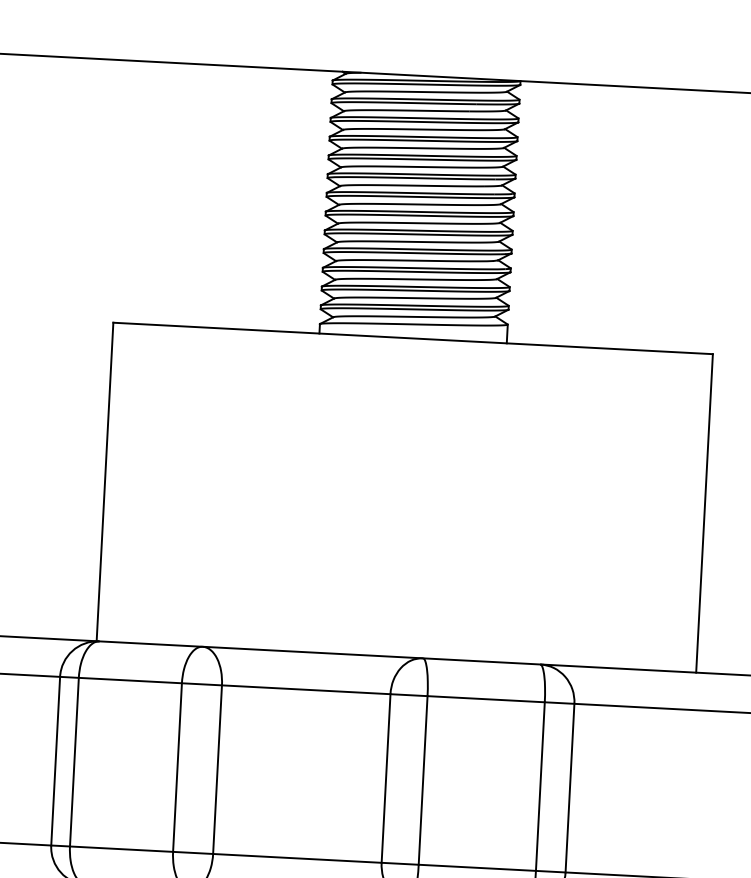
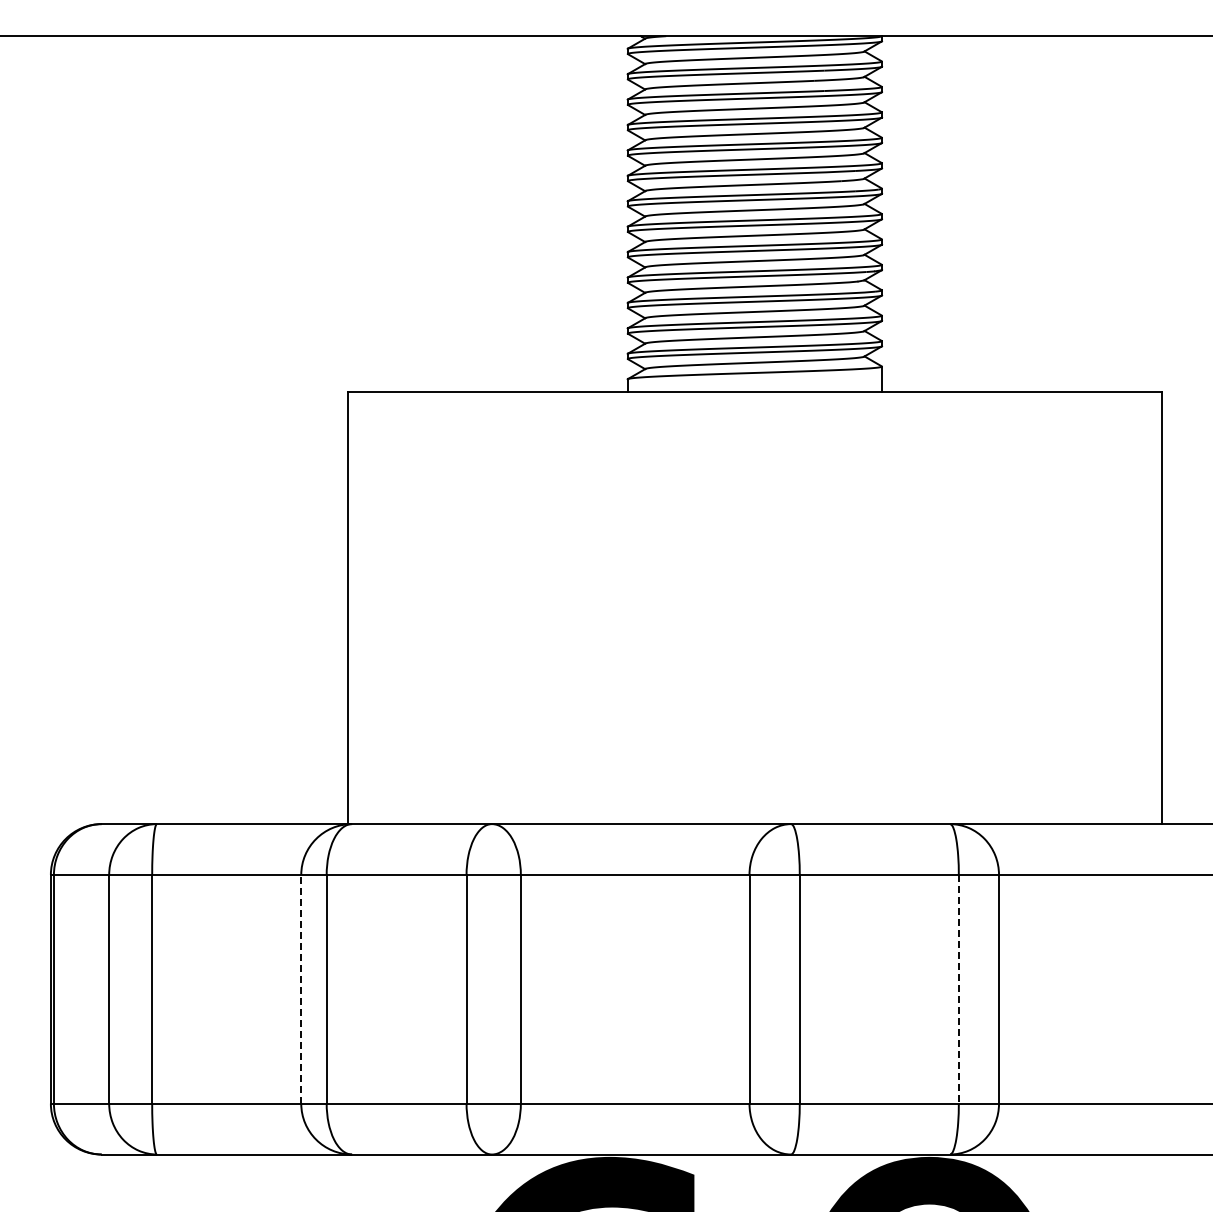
line: (55, 760) -> (301, 988), solid -> dashed
line: (540, 786) -> (958, 989), solid -> dashed

